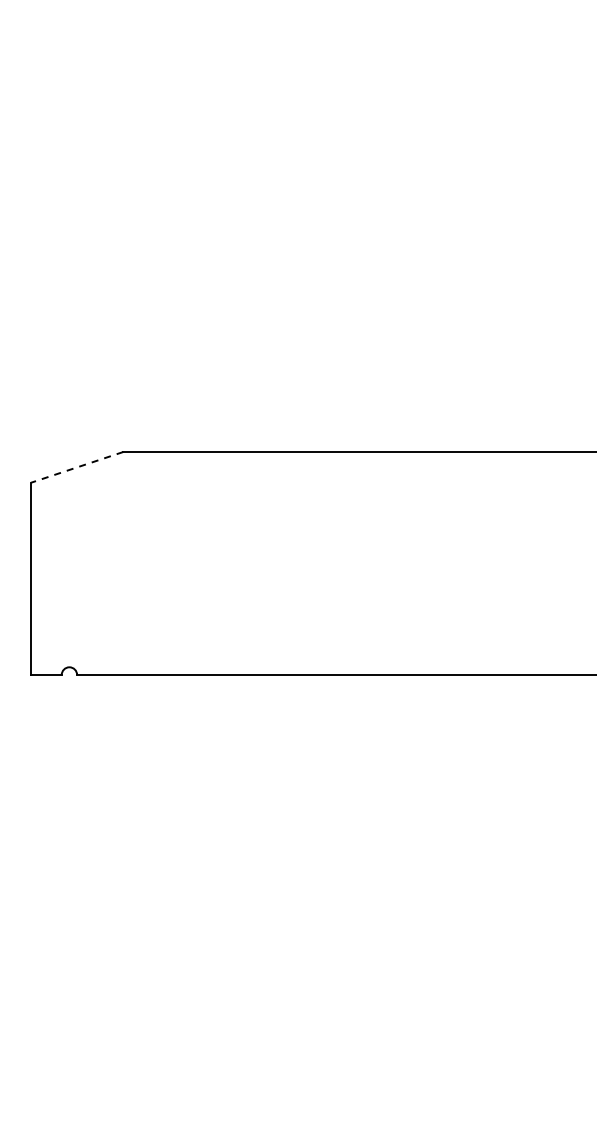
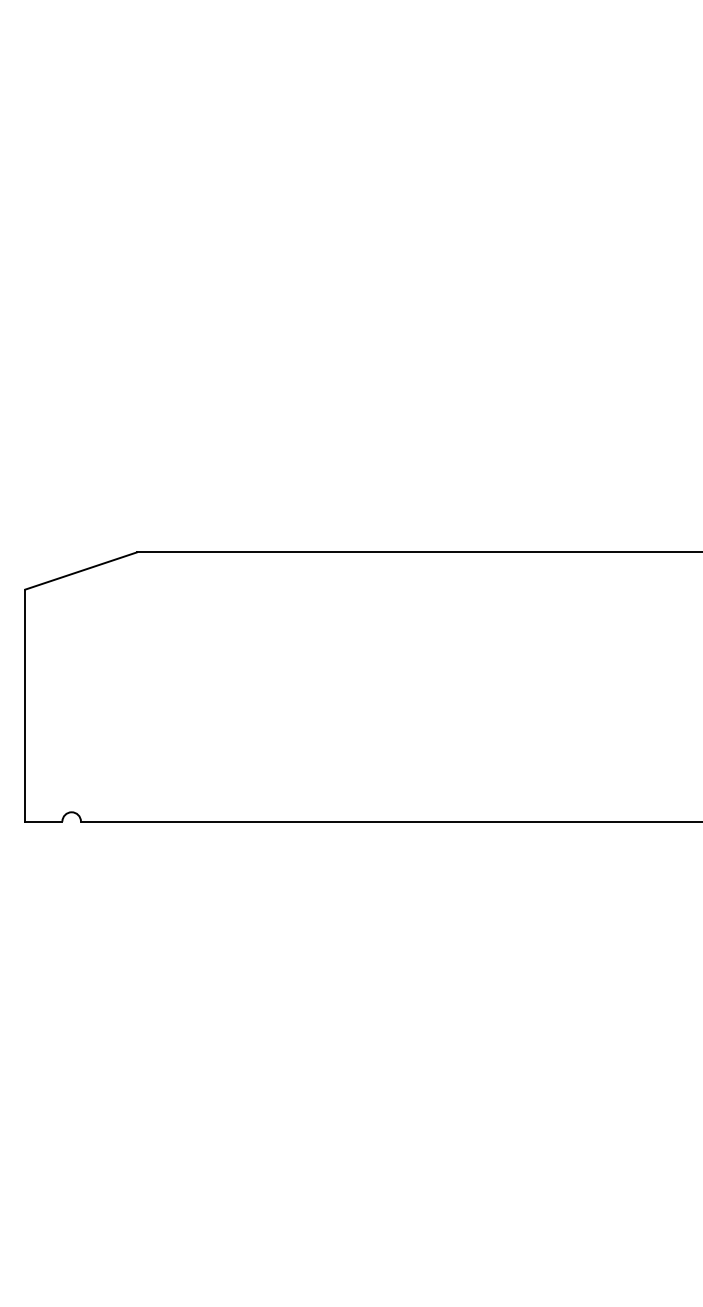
line: (77, 467) -> (81, 571), dashed -> solid

